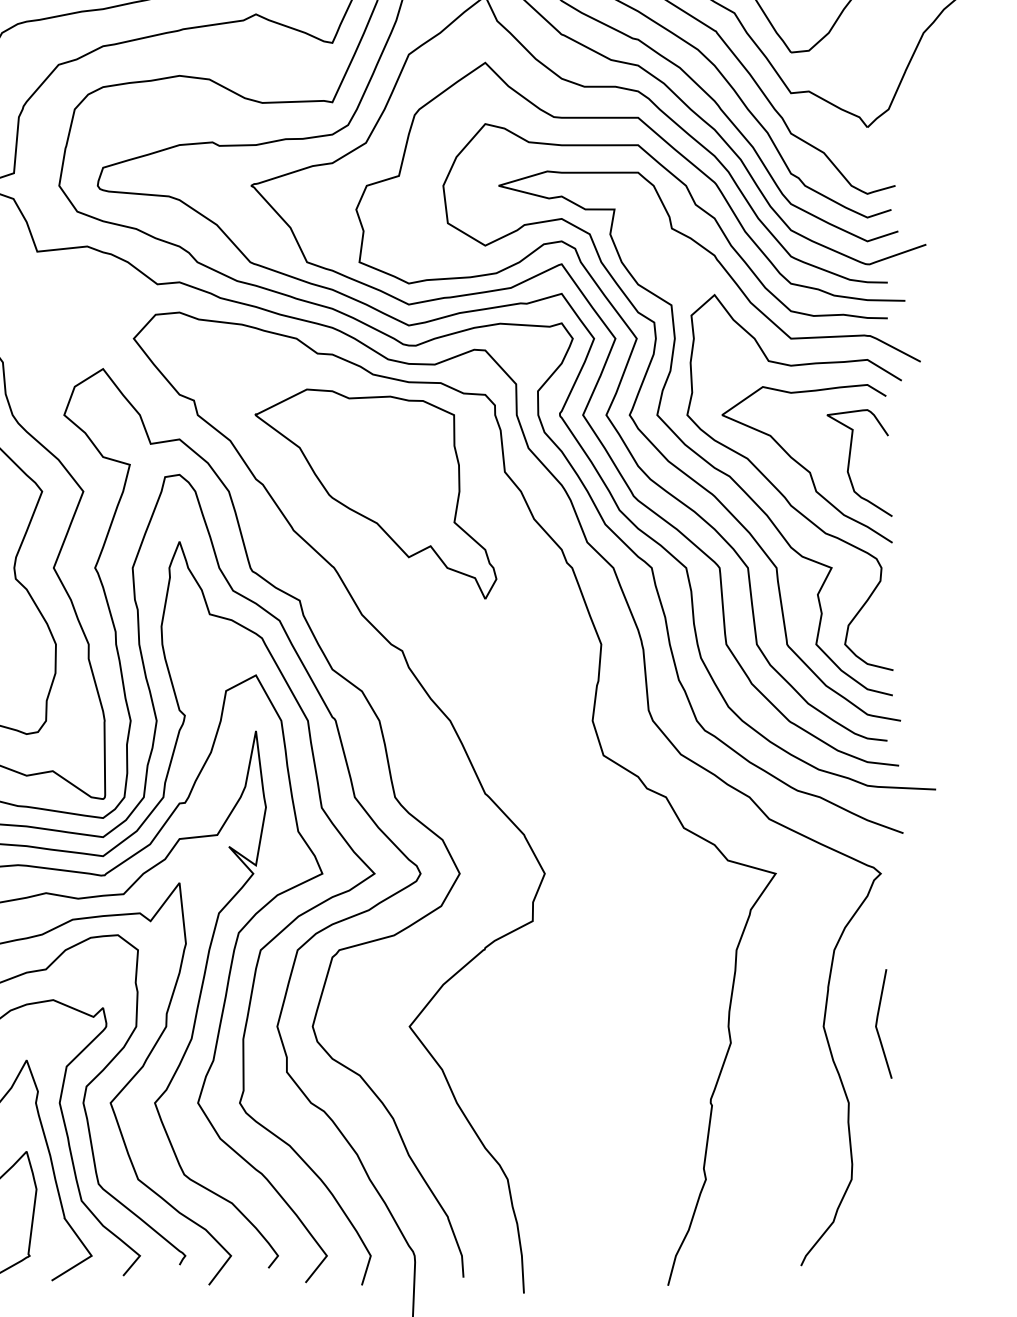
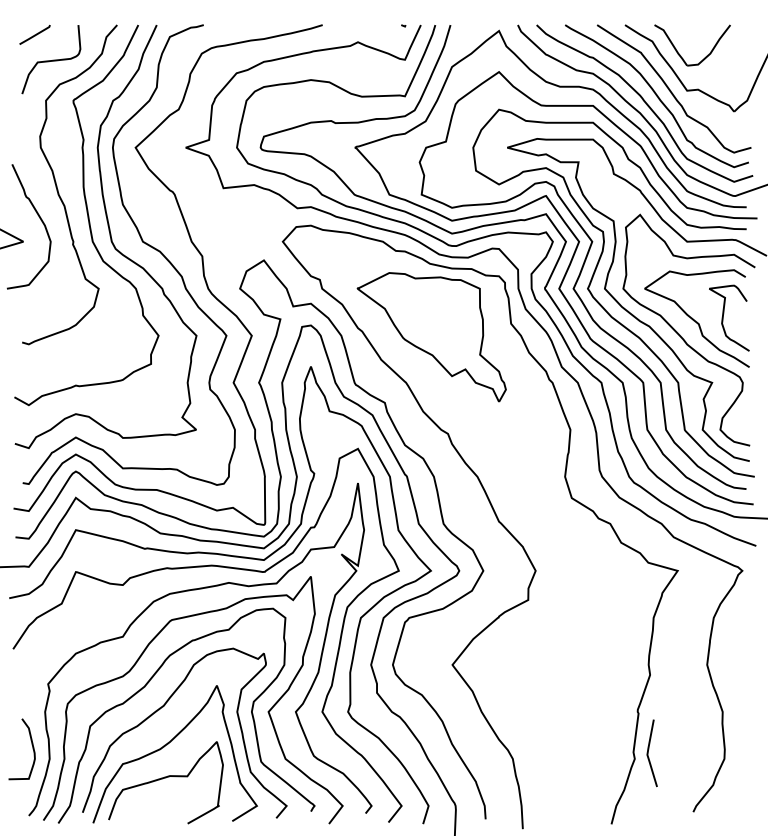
line: (877, 1024) -> (648, 753), moved

